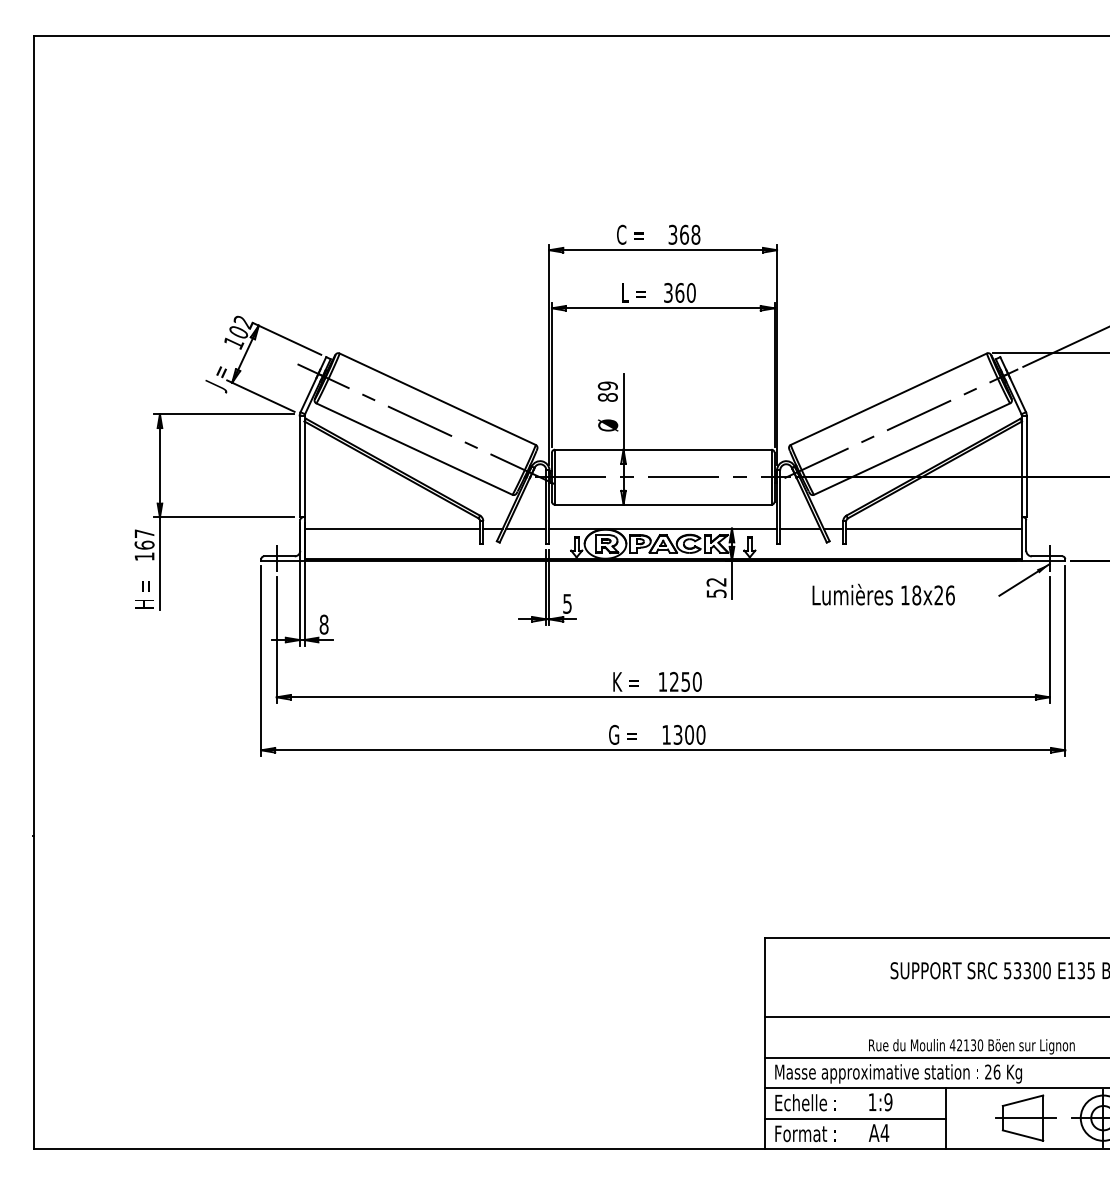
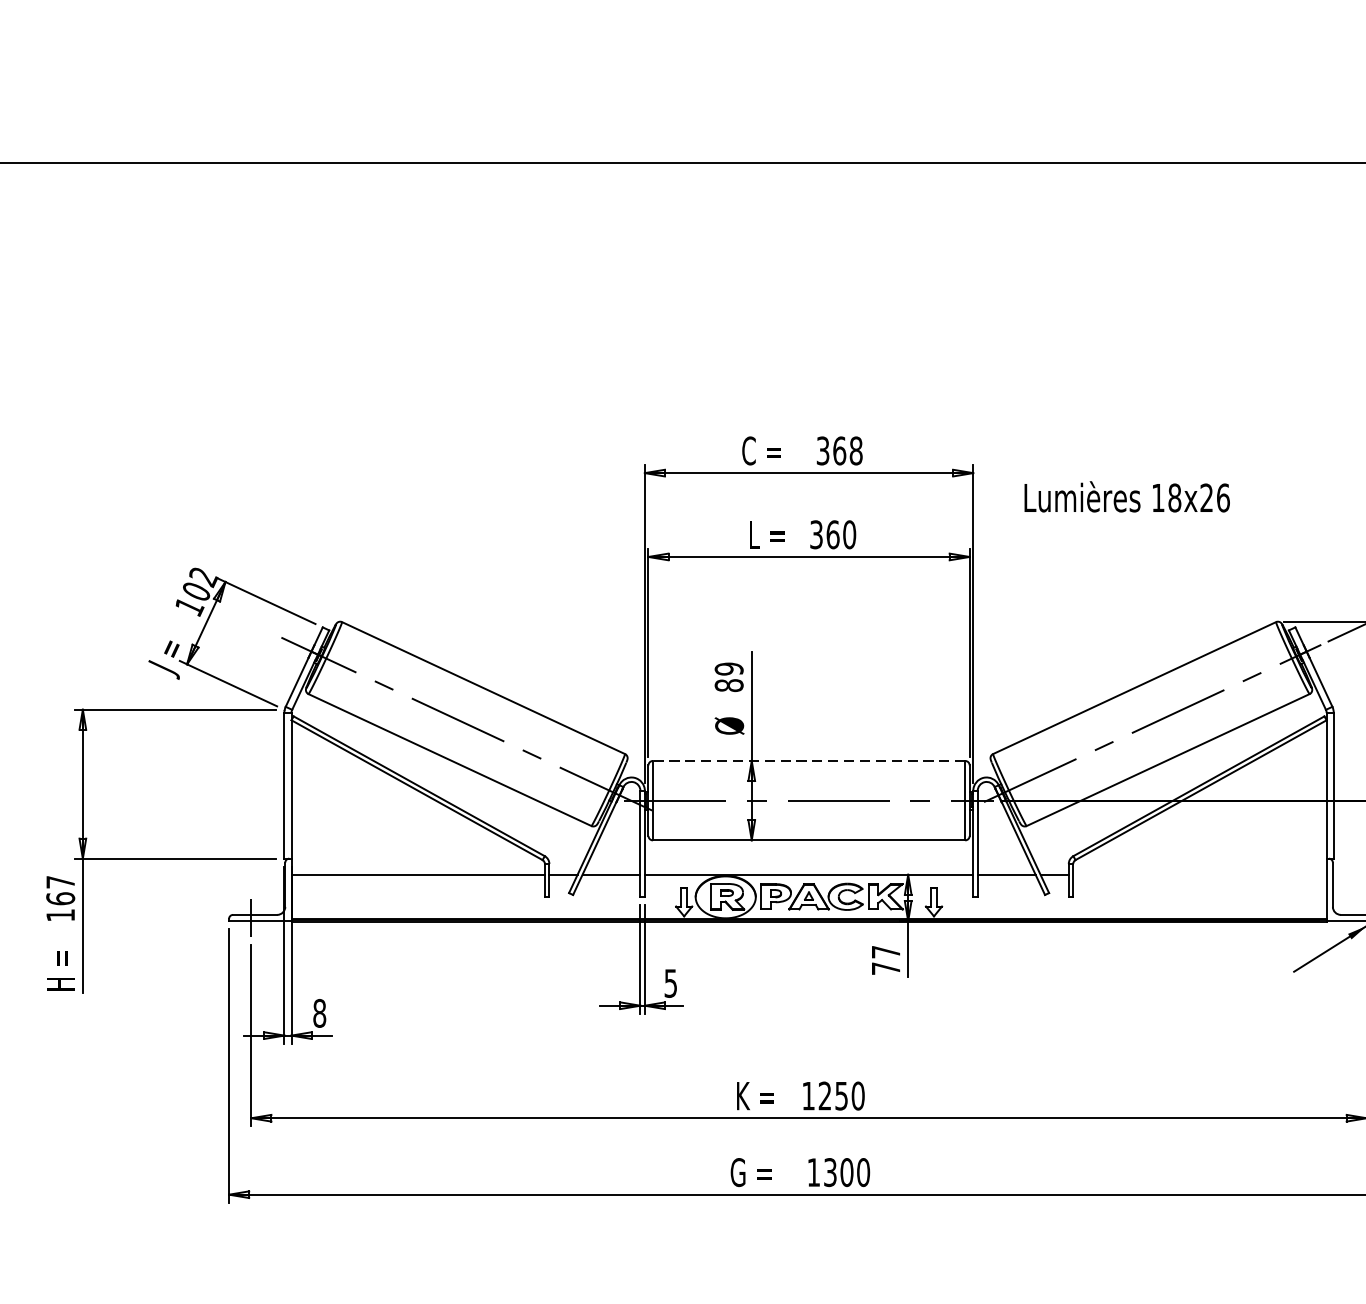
line: (662, 449) -> (807, 760), solid -> dashed
line: (933, 528) -> (1198, 874), removed
text: (716, 587) -> (885, 959), 52 -> 77
text: (883, 594) -> (1126, 496), moved

